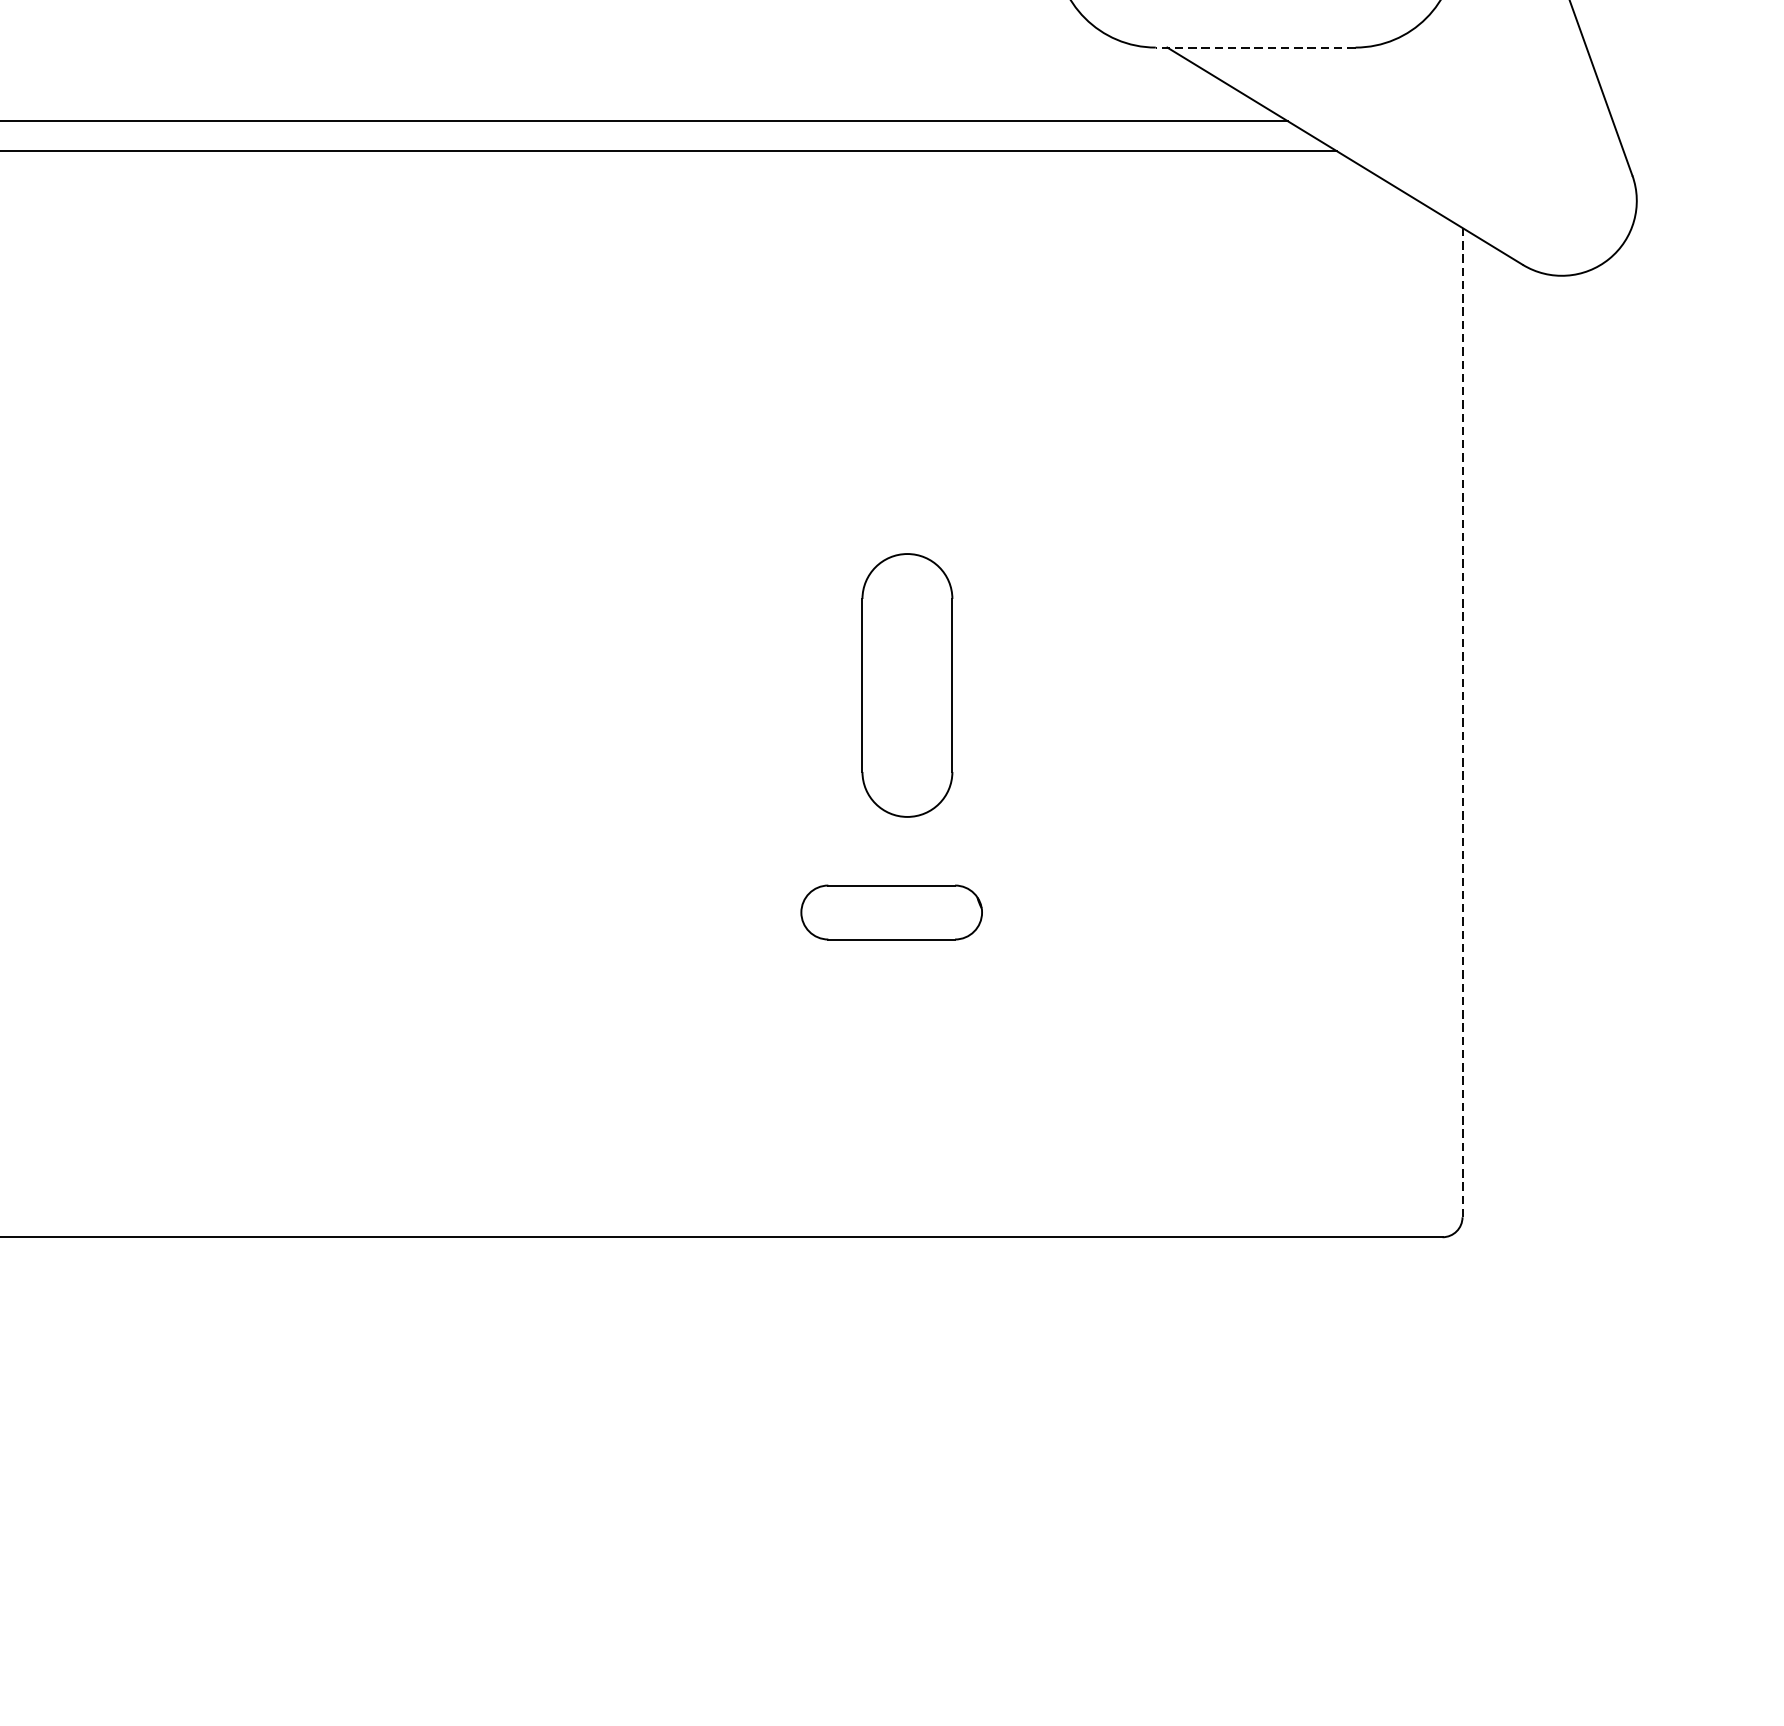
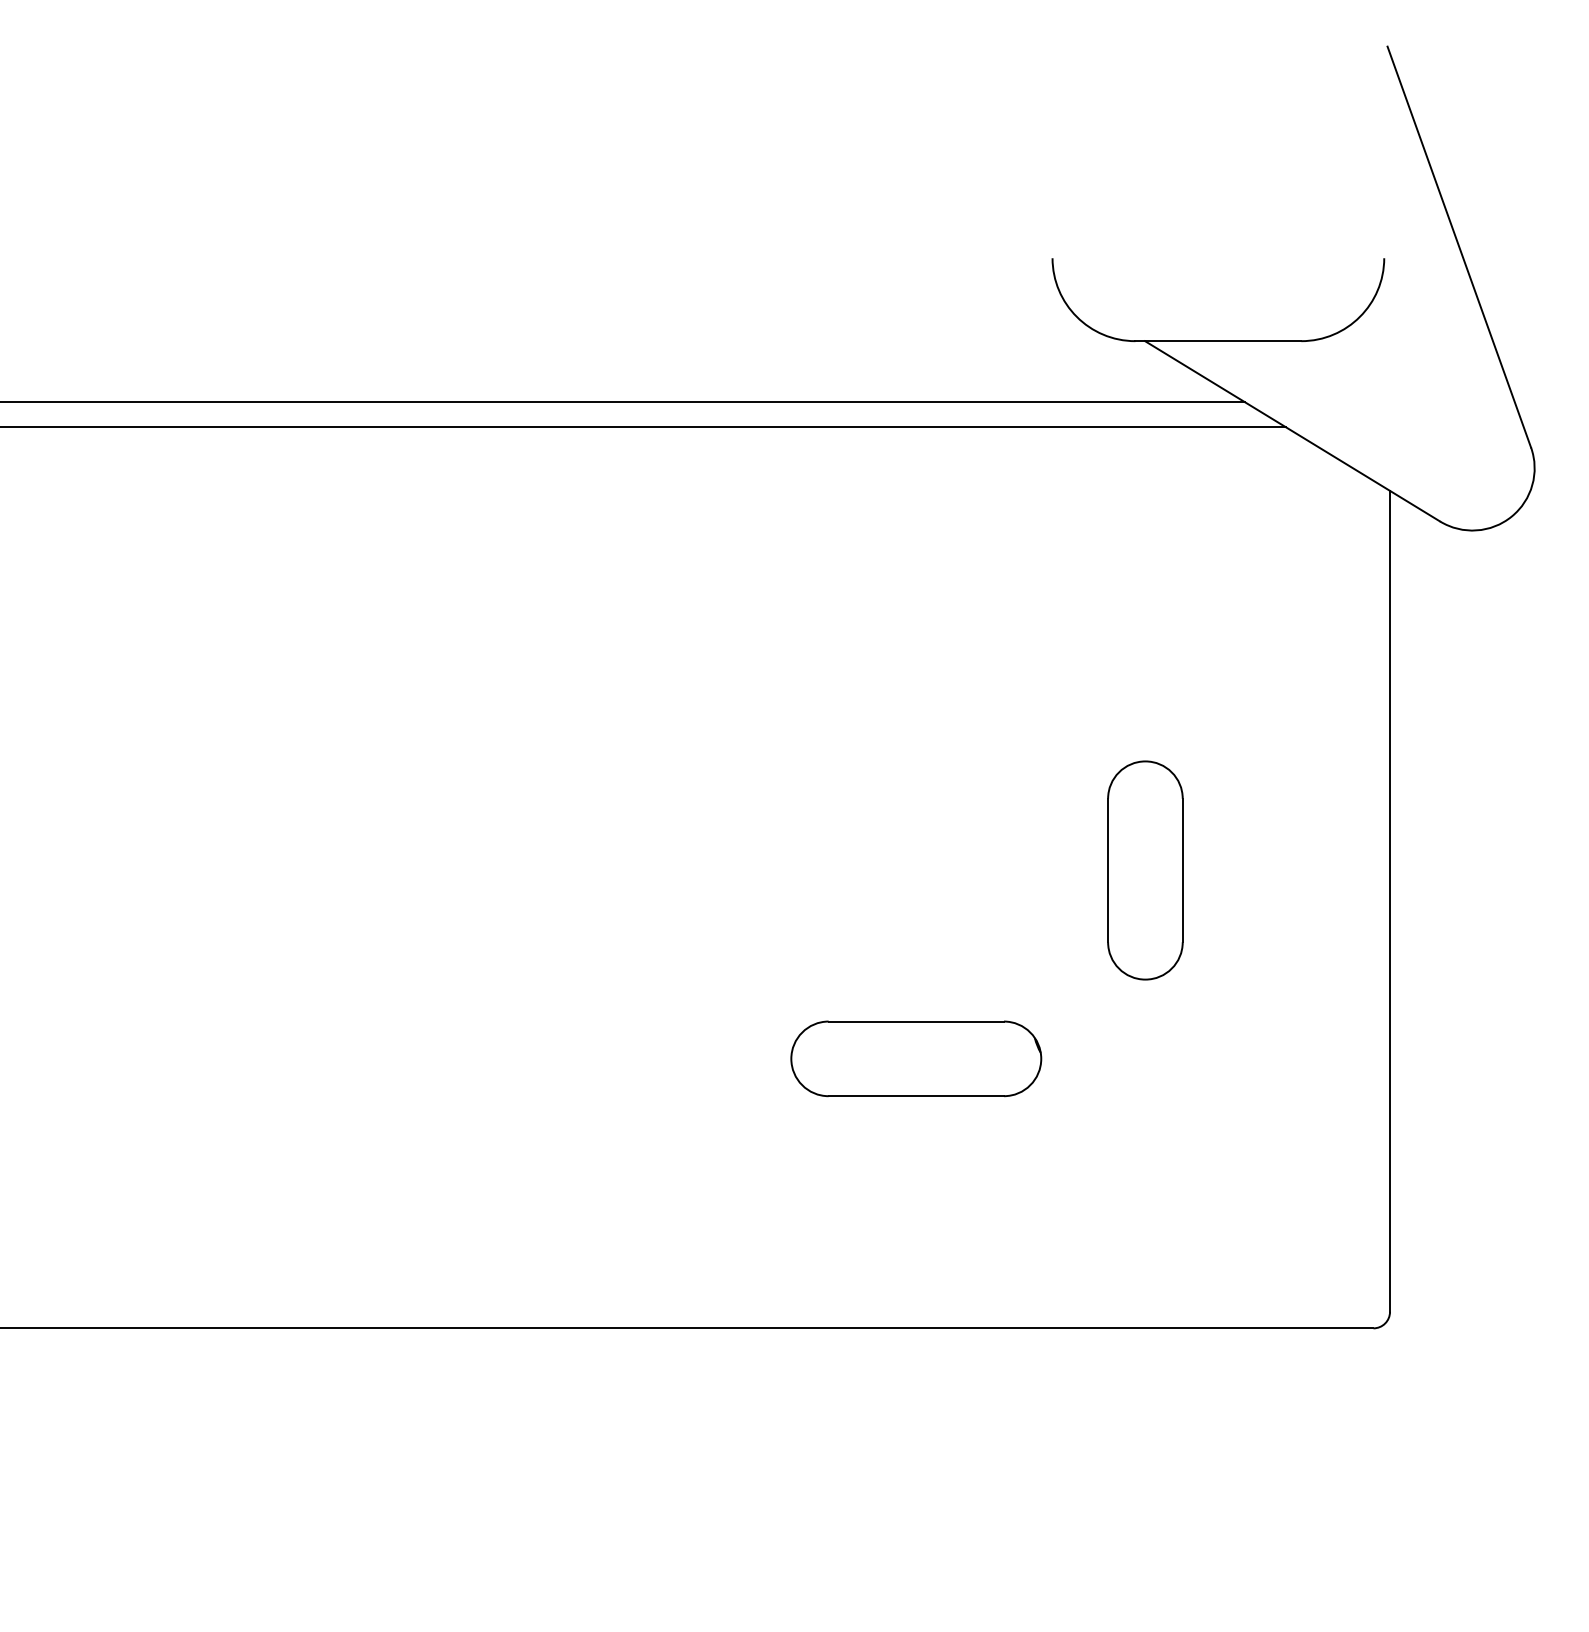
line: (1255, 47) -> (1218, 341), dashed -> solid
part: (907, 685) -> (1145, 870), moved
line: (1463, 722) -> (1390, 901), dashed -> solid
part: (891, 912) -> (916, 1058), size x1.67

